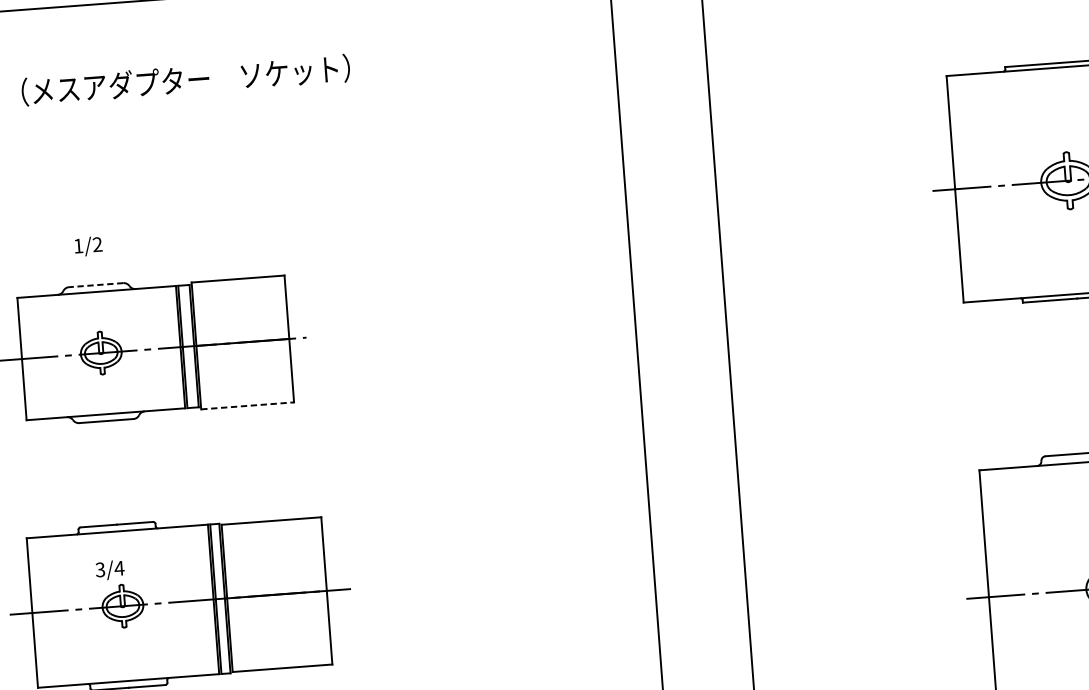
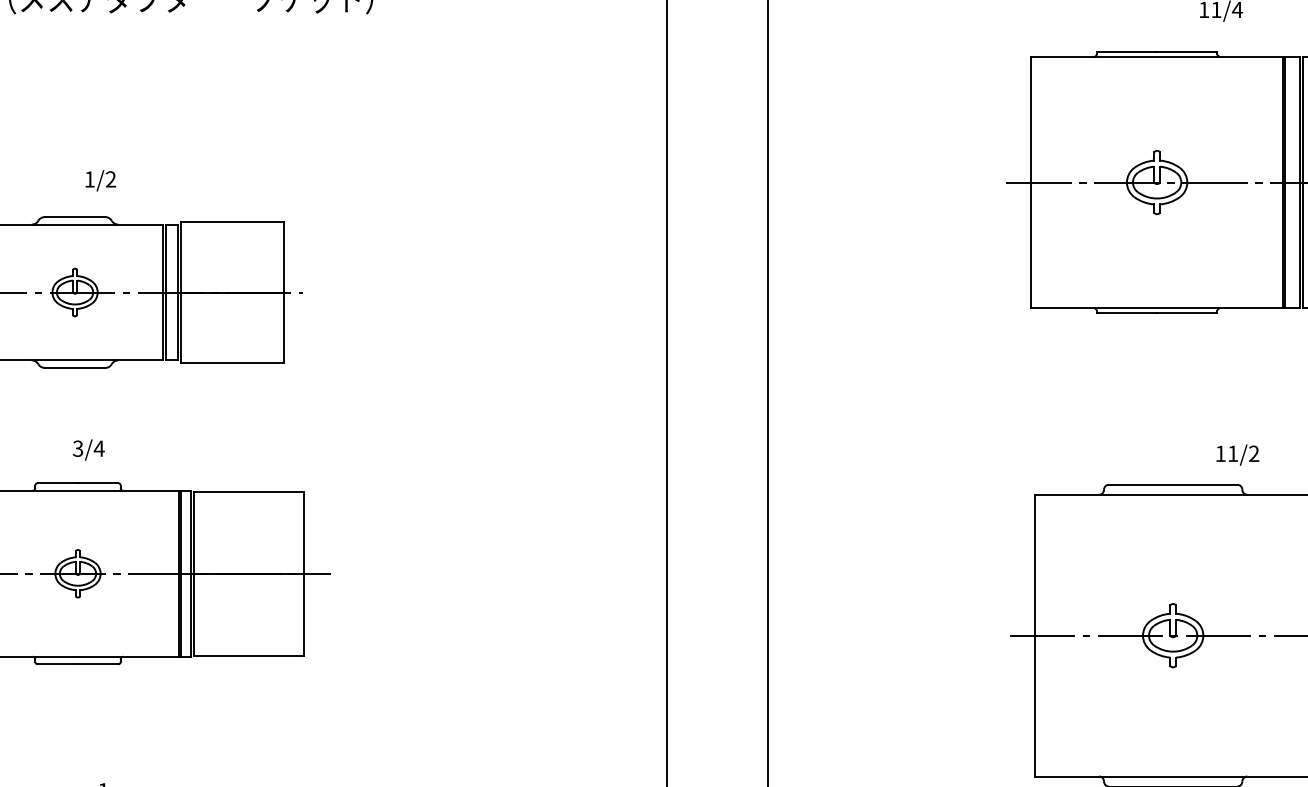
text: (88, 246) -> (100, 180), moved
line: (95, 285) -> (74, 217), dashed -> solid
line: (247, 405) -> (232, 362), dashed -> solid
text: (109, 569) -> (88, 449), moved

